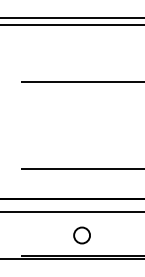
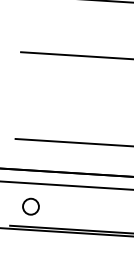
circle: (81, 235) -> (30, 206), moved

